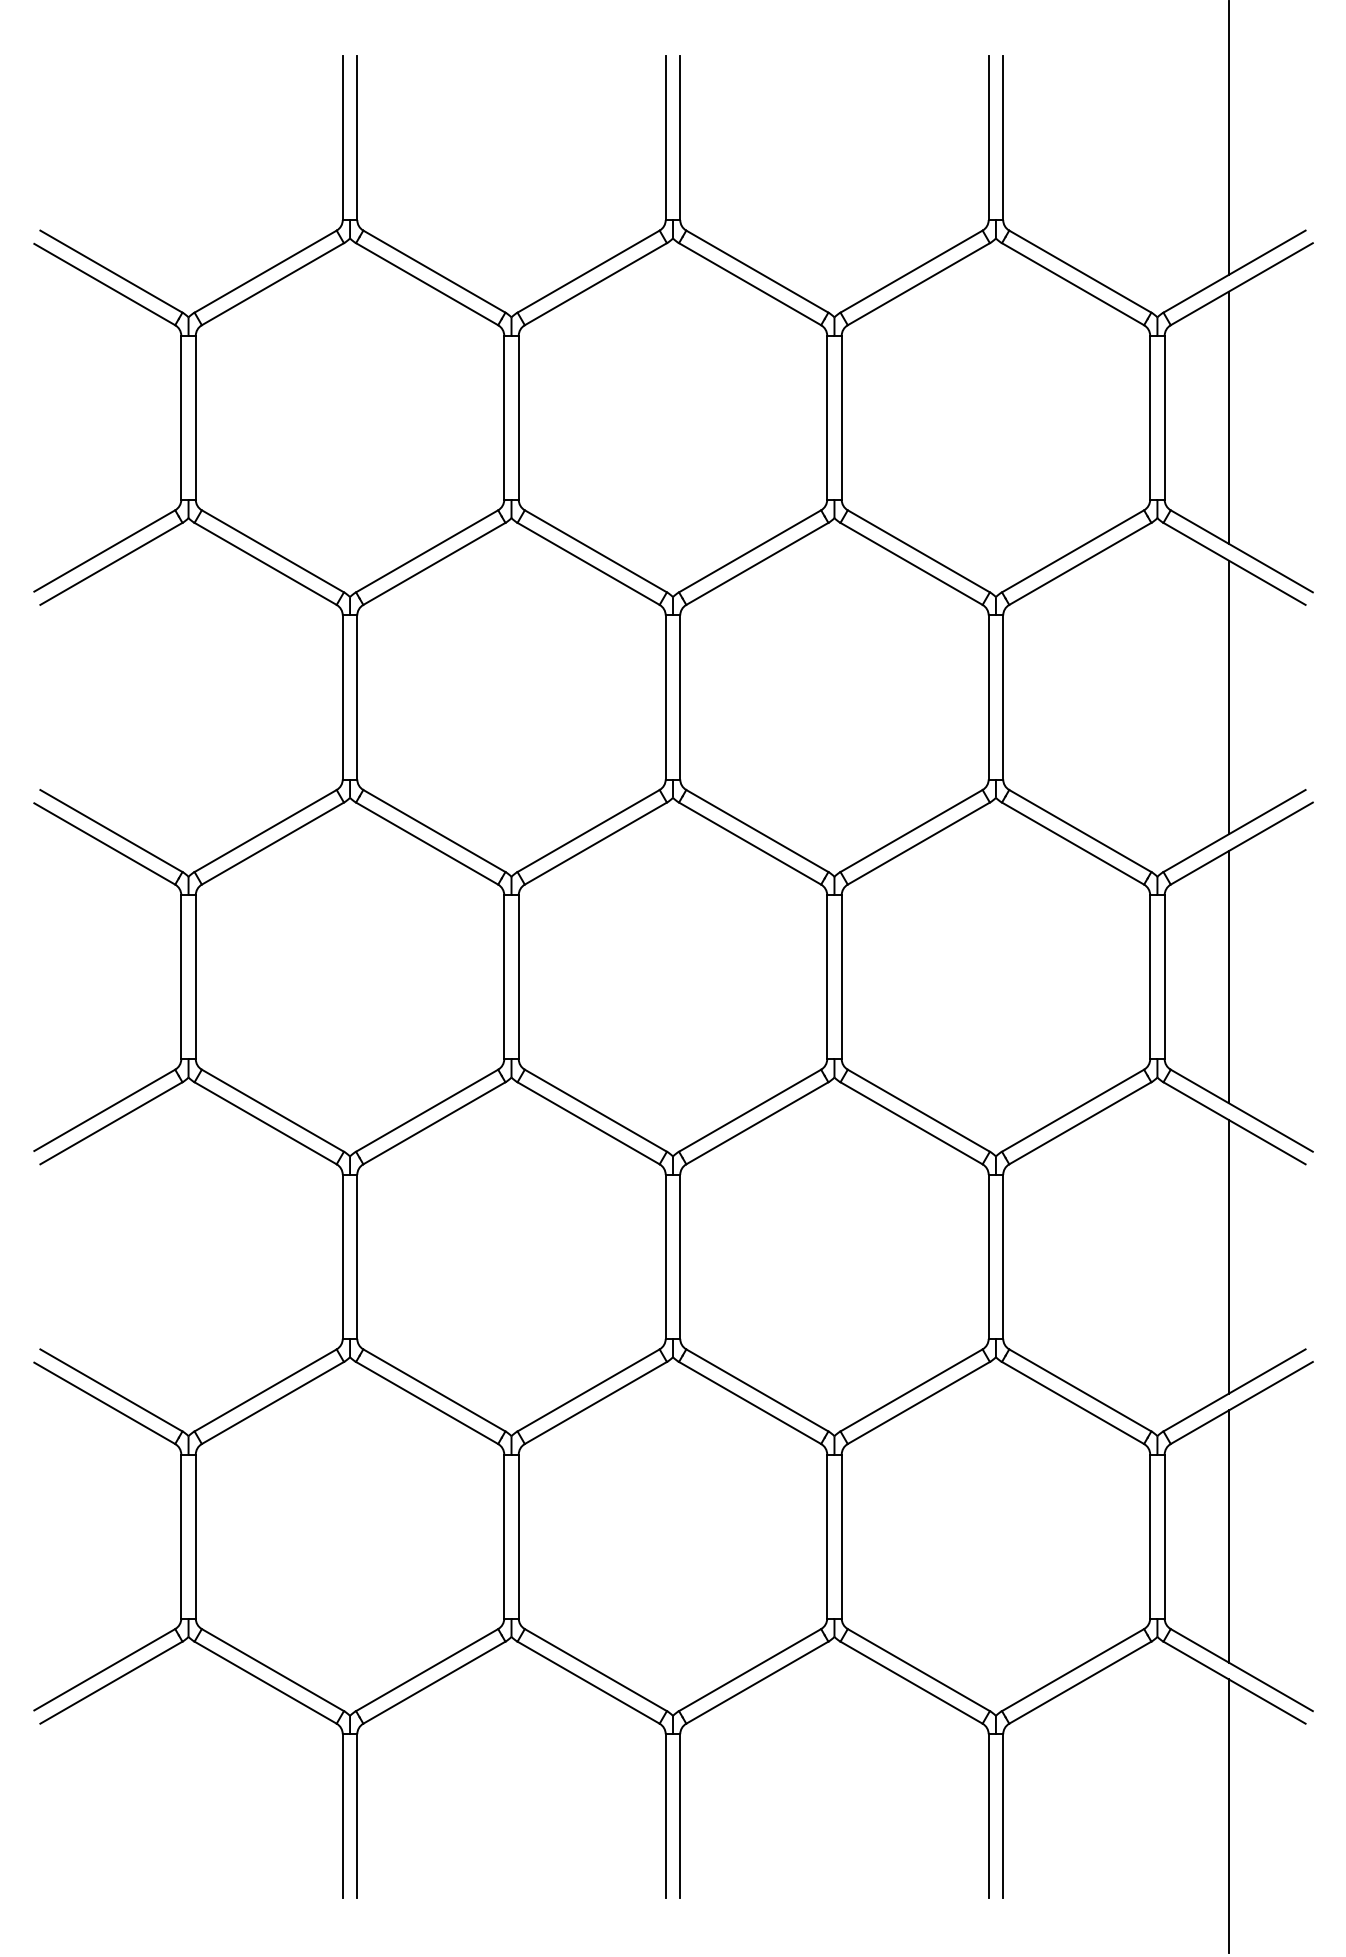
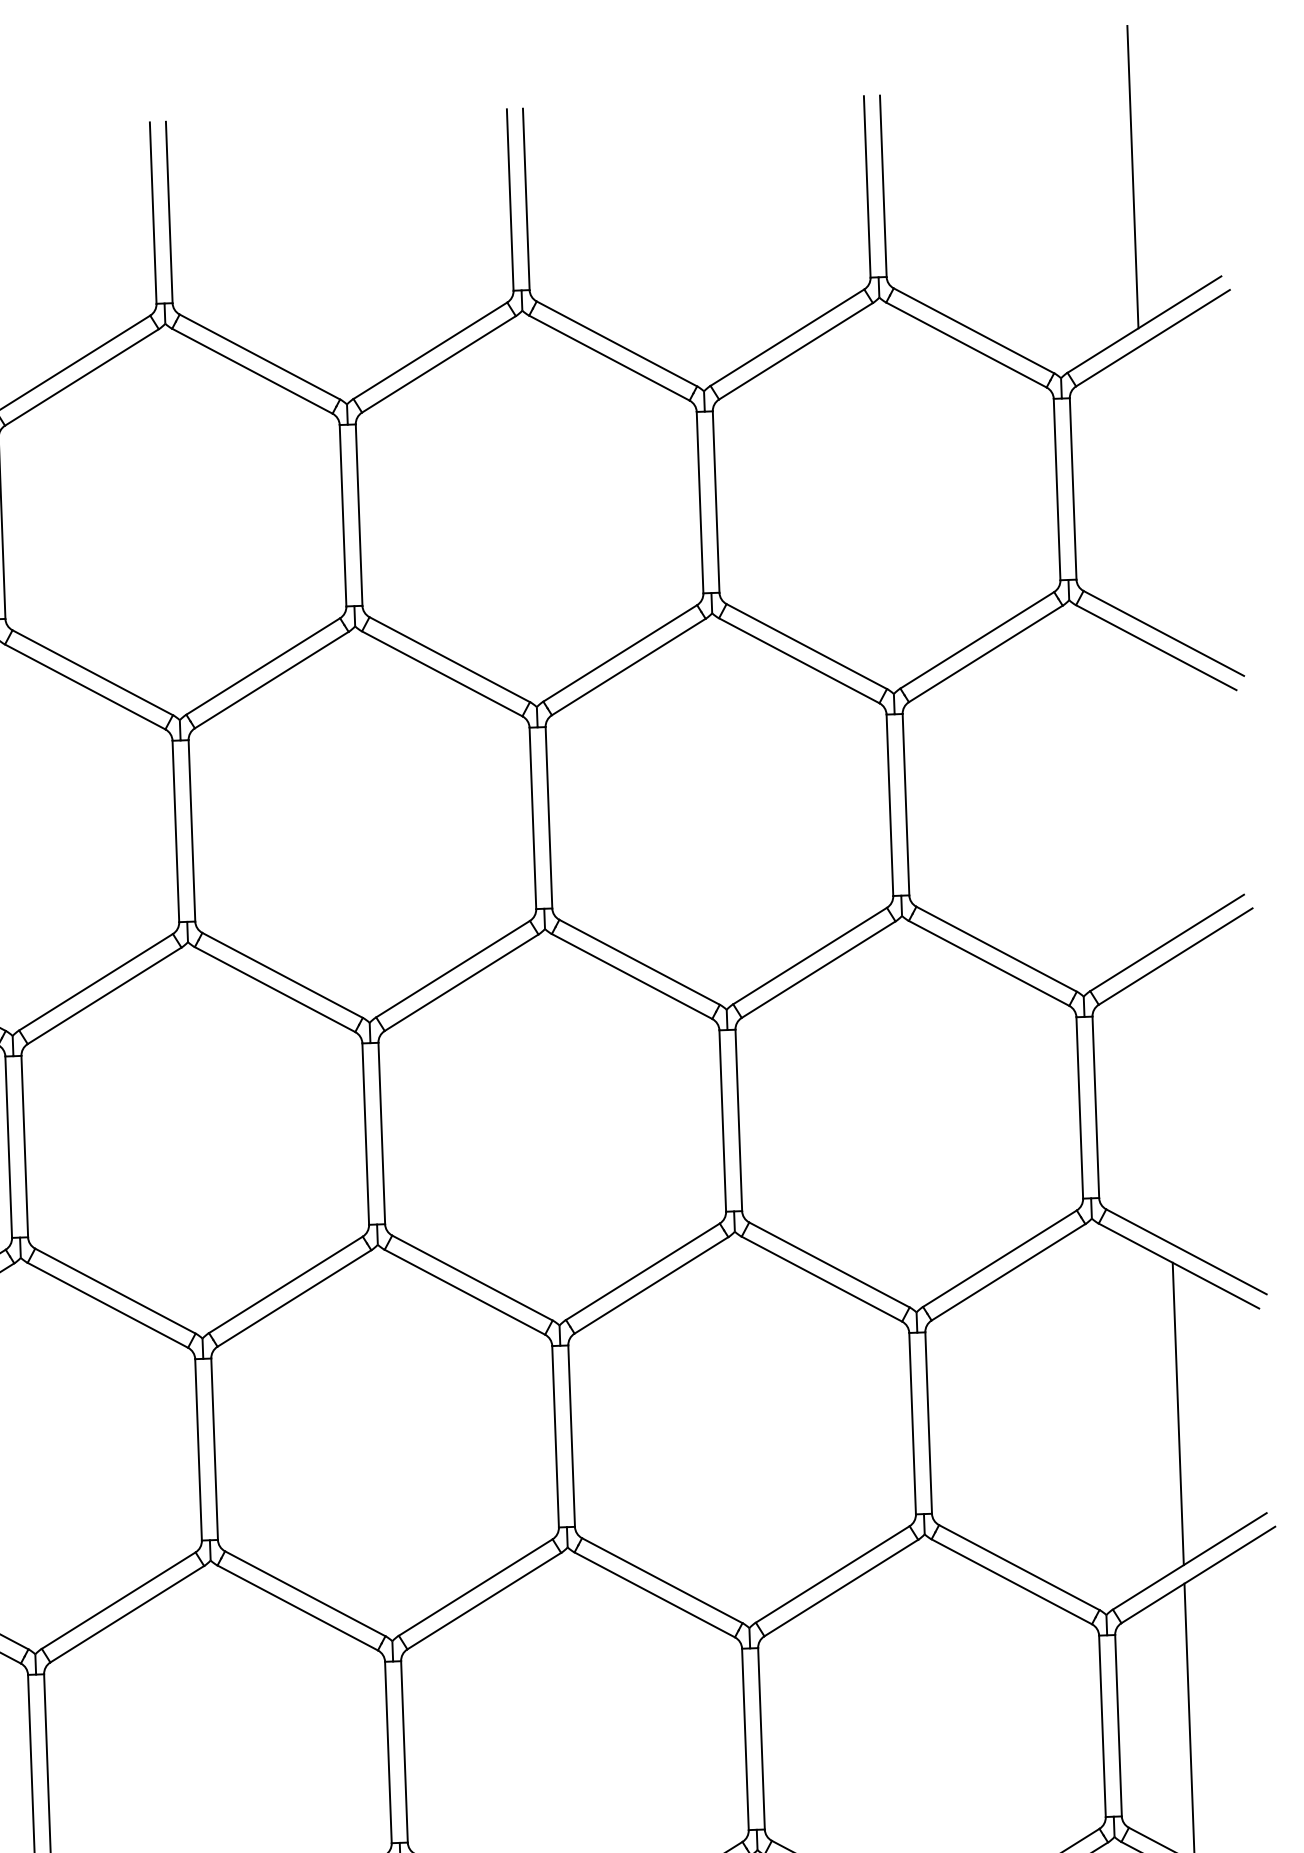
line: (1229, 417) -> (1144, 486), removed
line: (1229, 697) -> (1156, 795), removed
line: (1229, 977) -> (1167, 1105), removed

